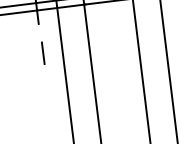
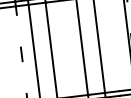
line: (42, 53) -> (21, 54), moved

